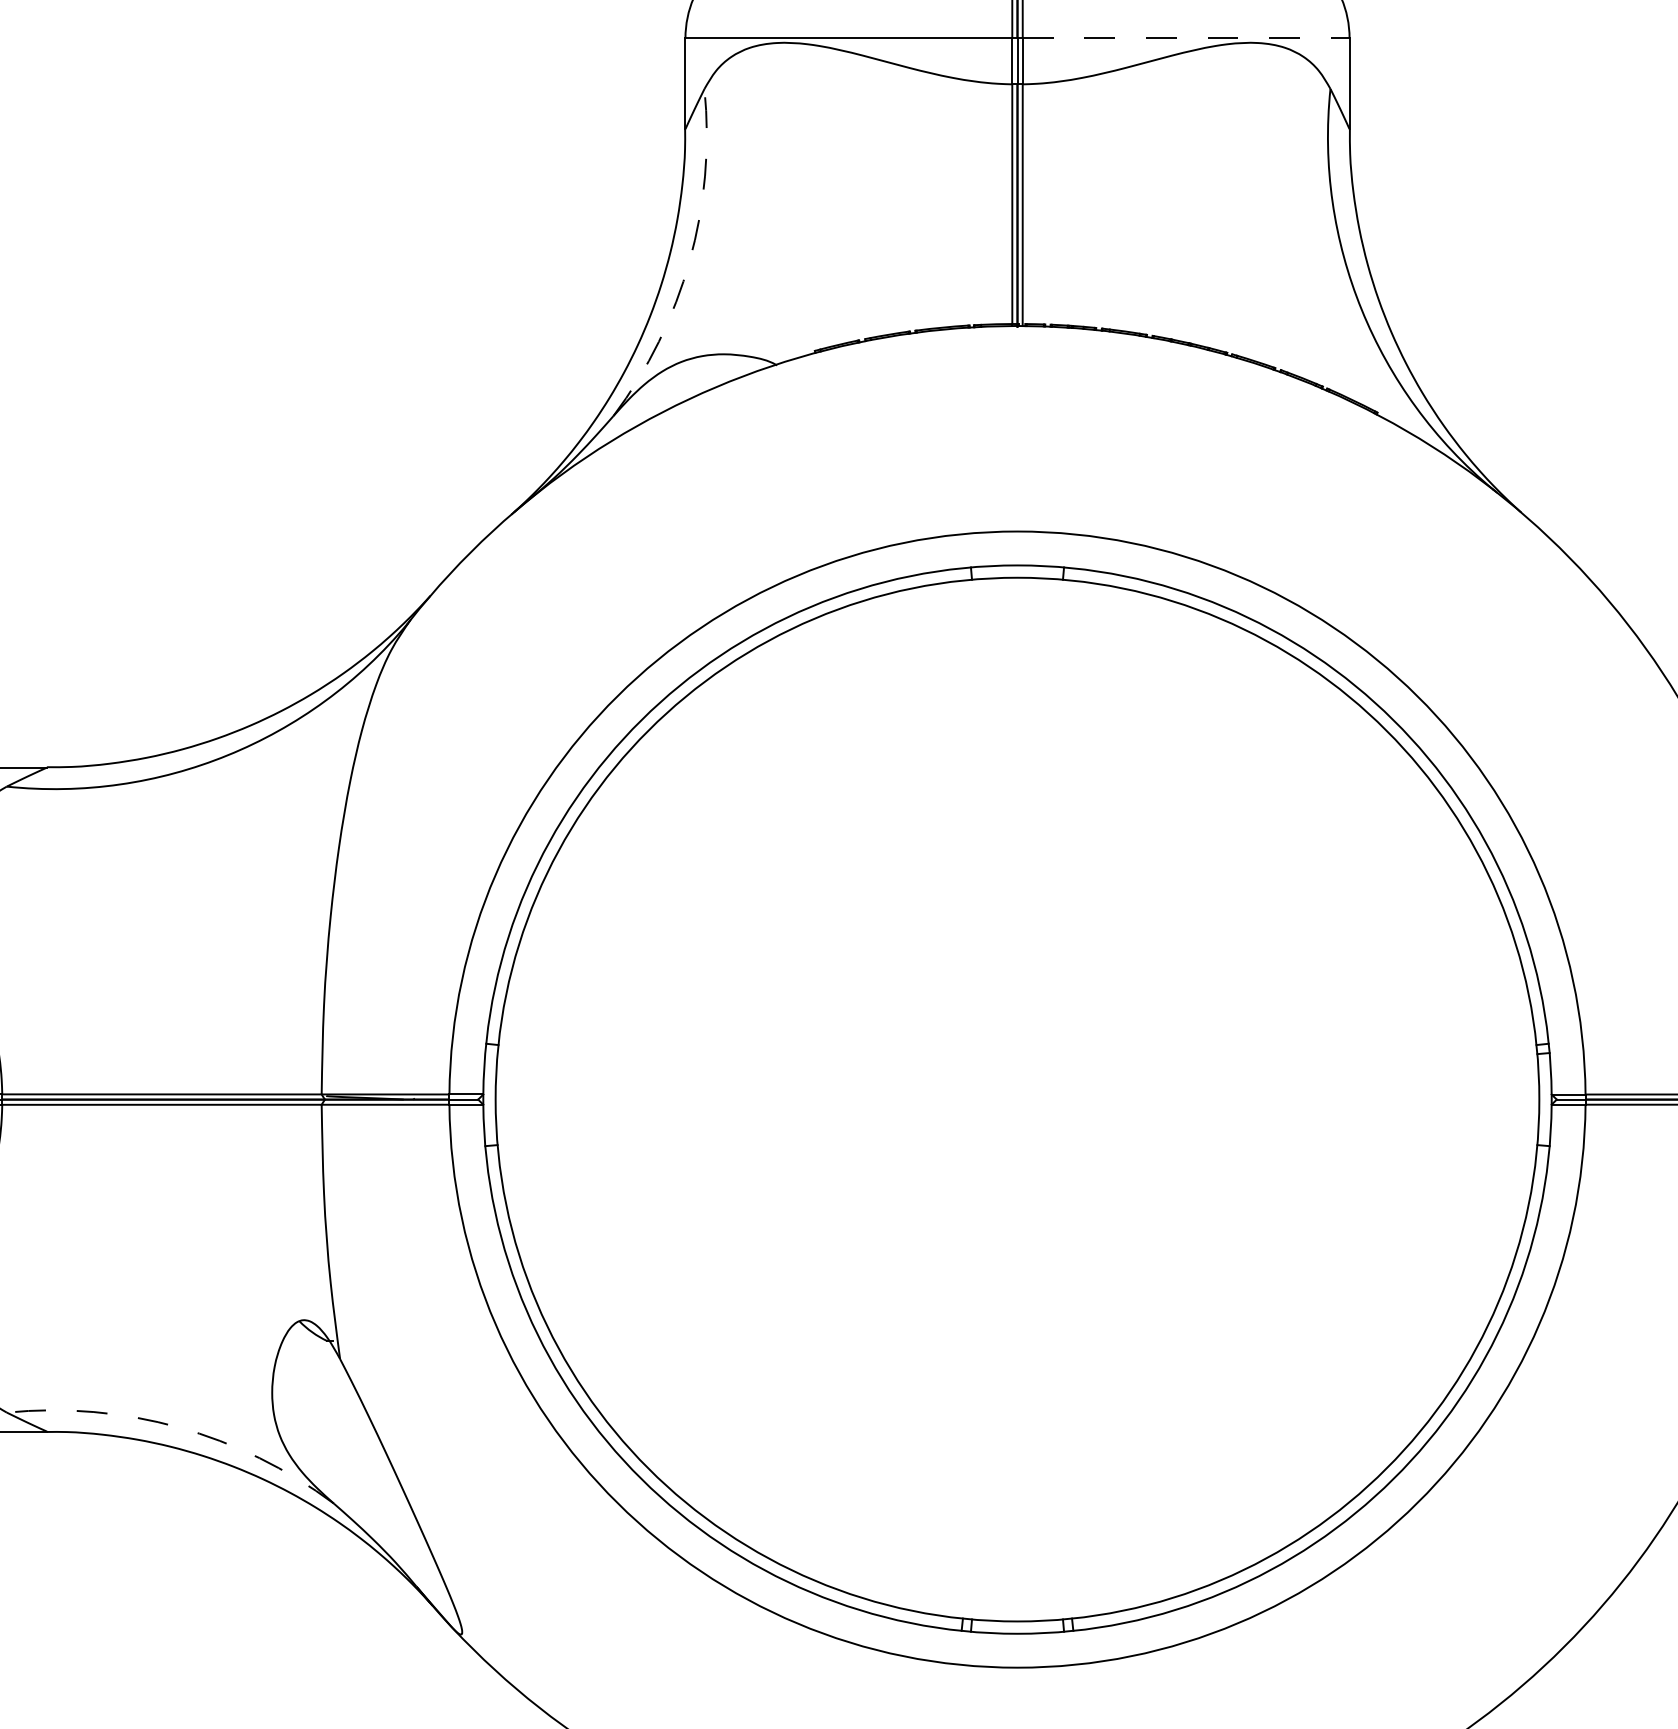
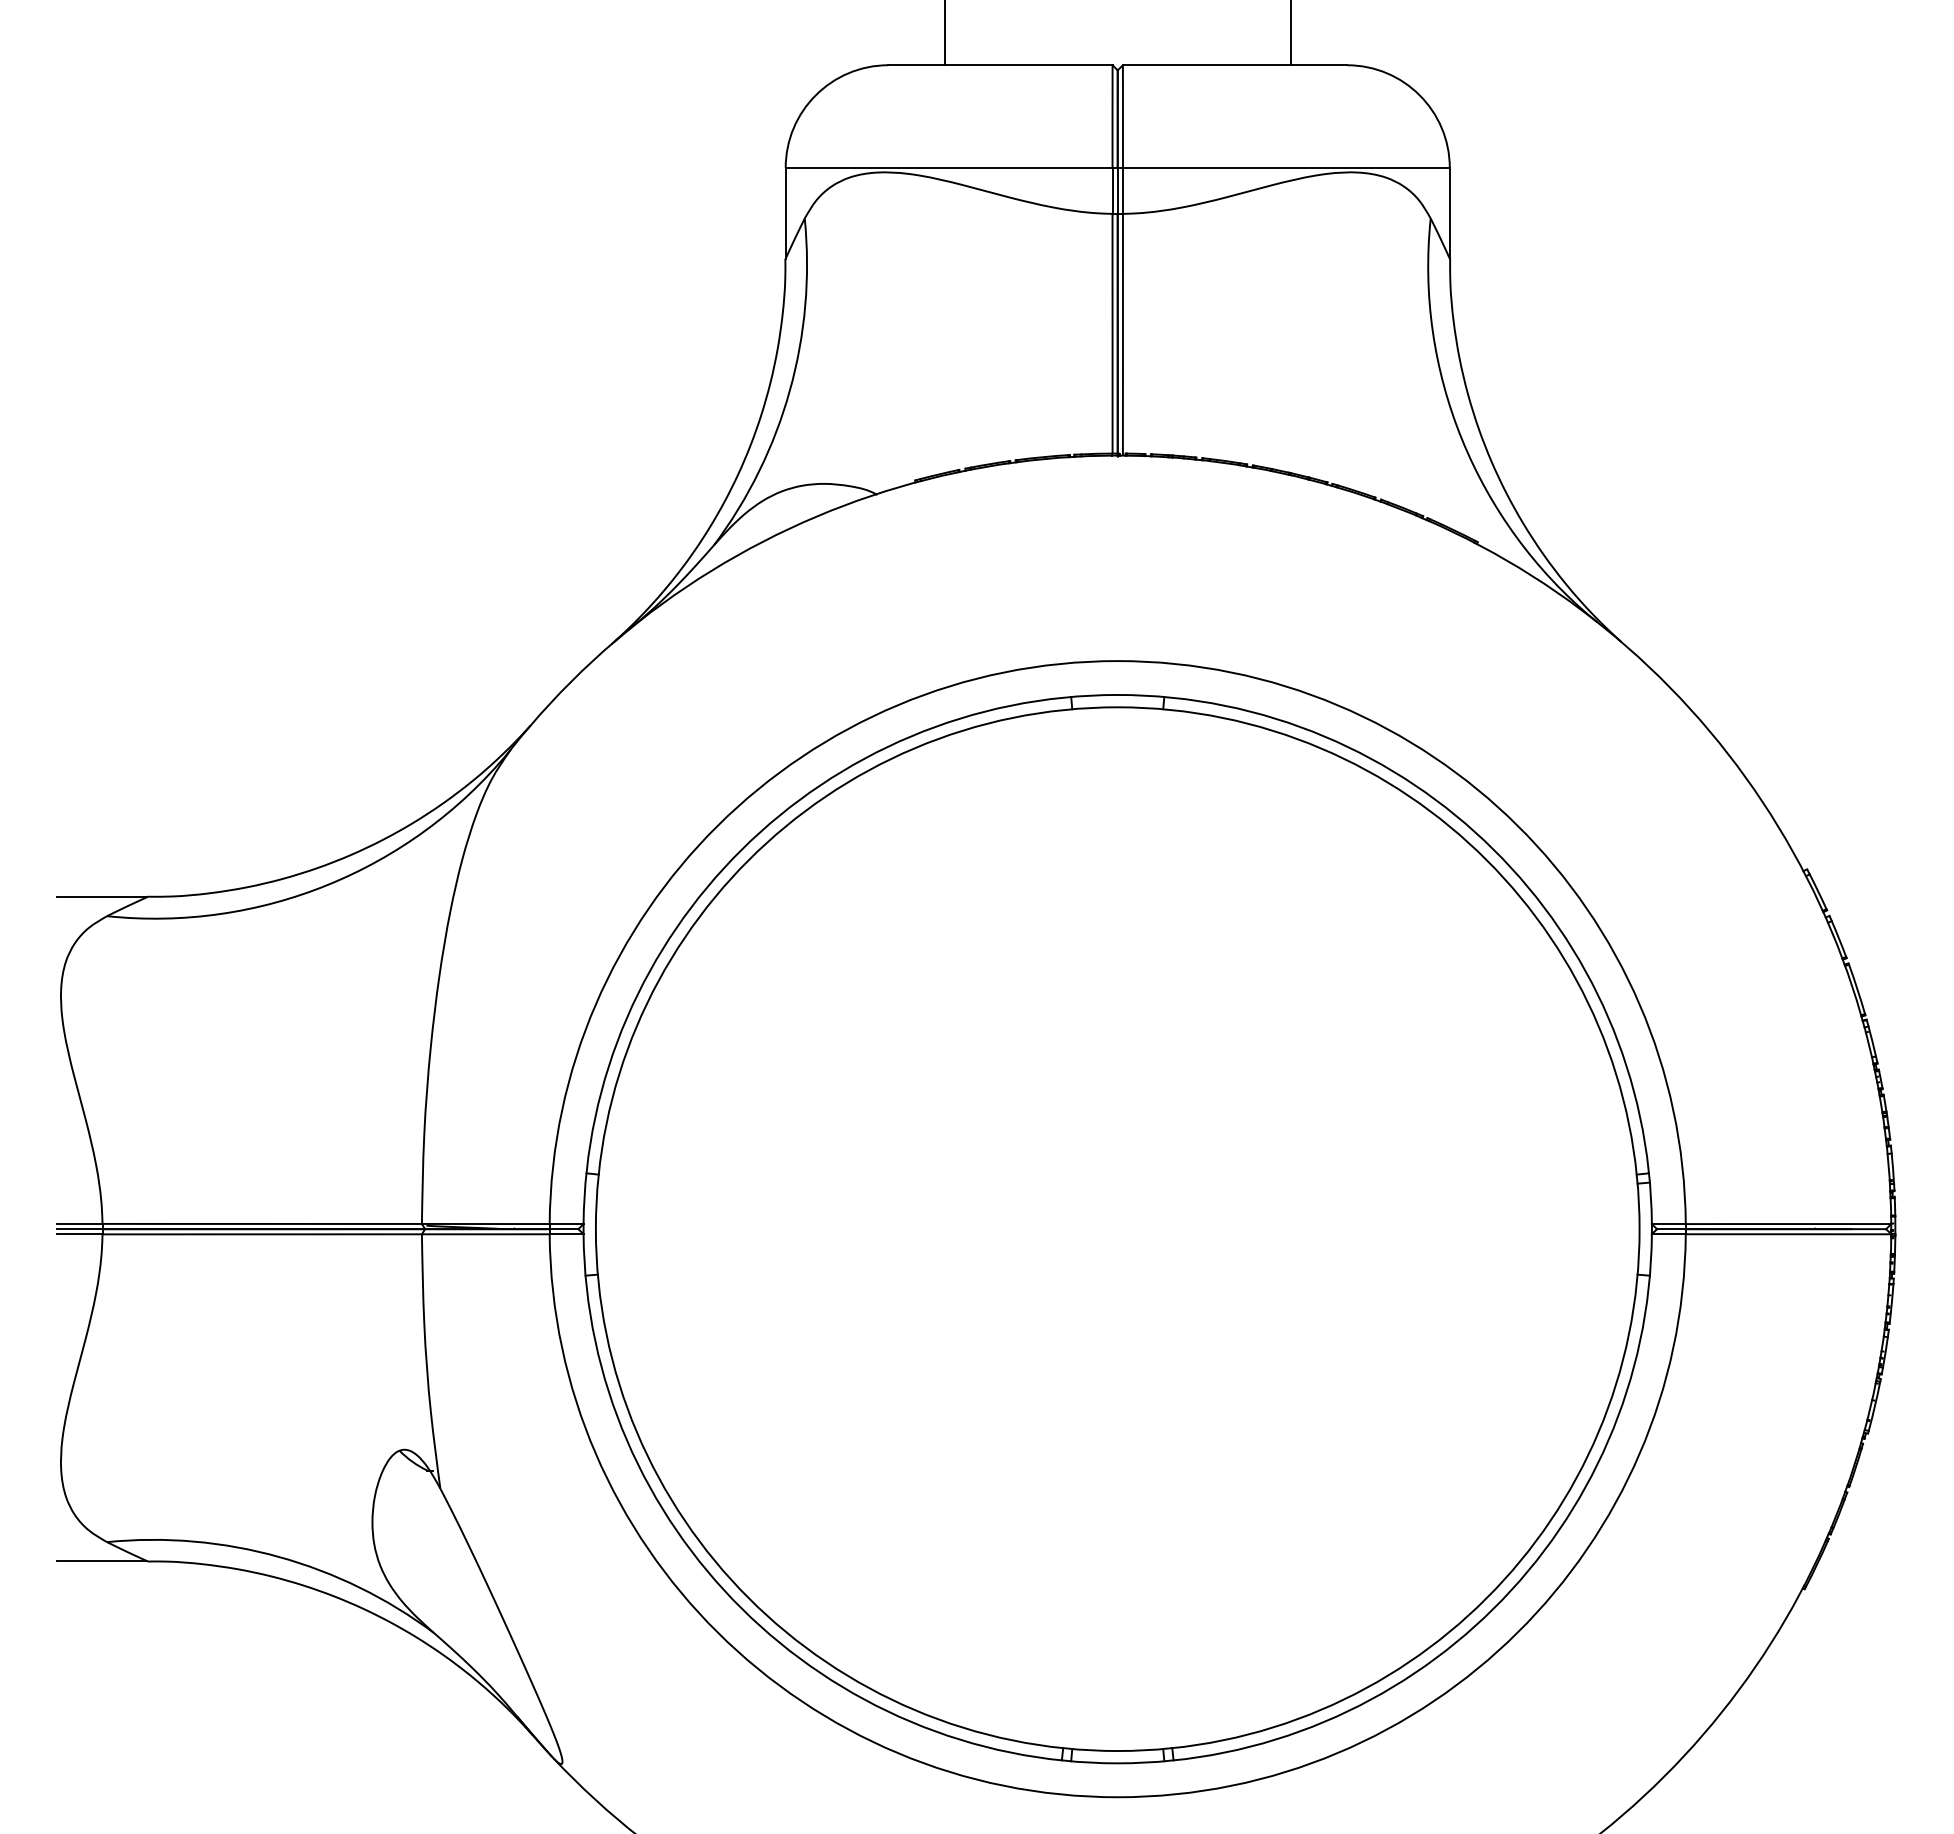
line: (1186, 37) -> (1286, 167), dashed -> solid
arc: (689, 260) -> (789, 390), dashed -> solid
arc: (179, 1426) -> (279, 1556), dashed -> solid

